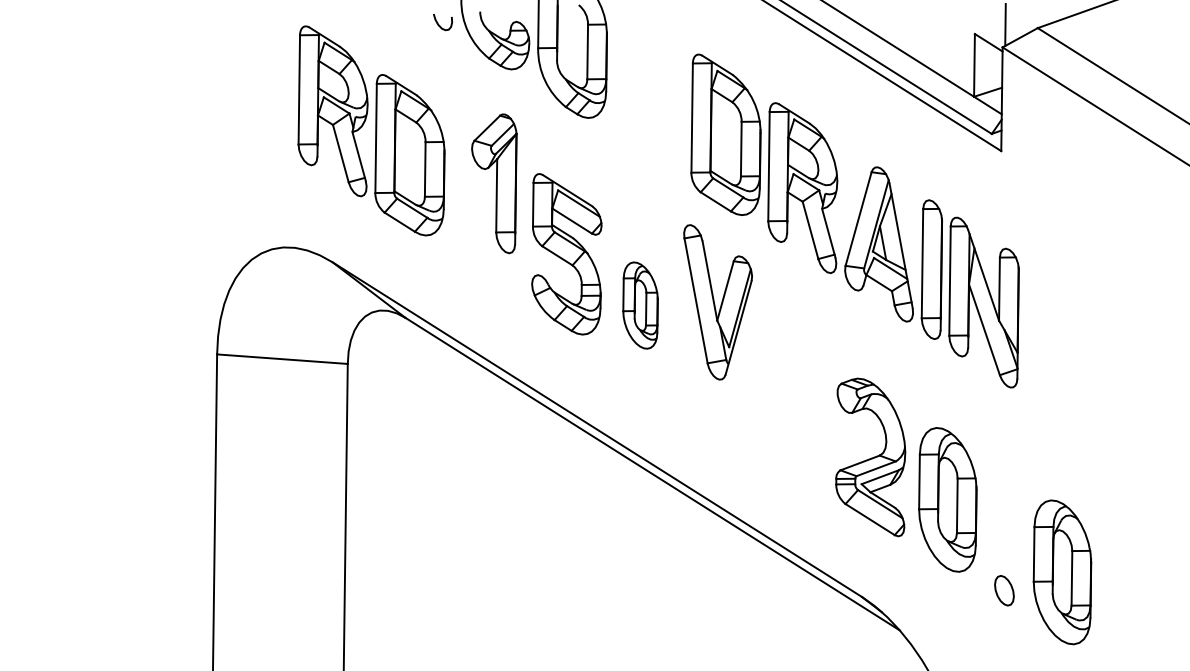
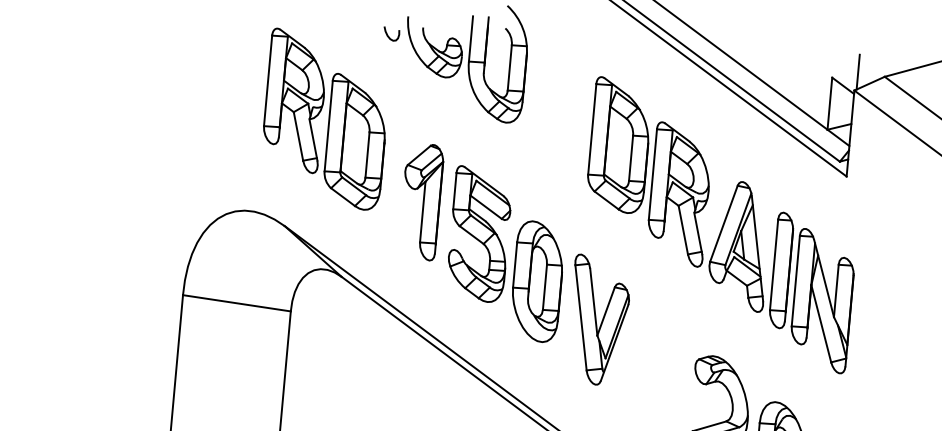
part: (494, 183) -> (421, 201), moved
part: (717, 302) -> (598, 320), moved
part: (640, 305) -> (537, 281), size x1.67

